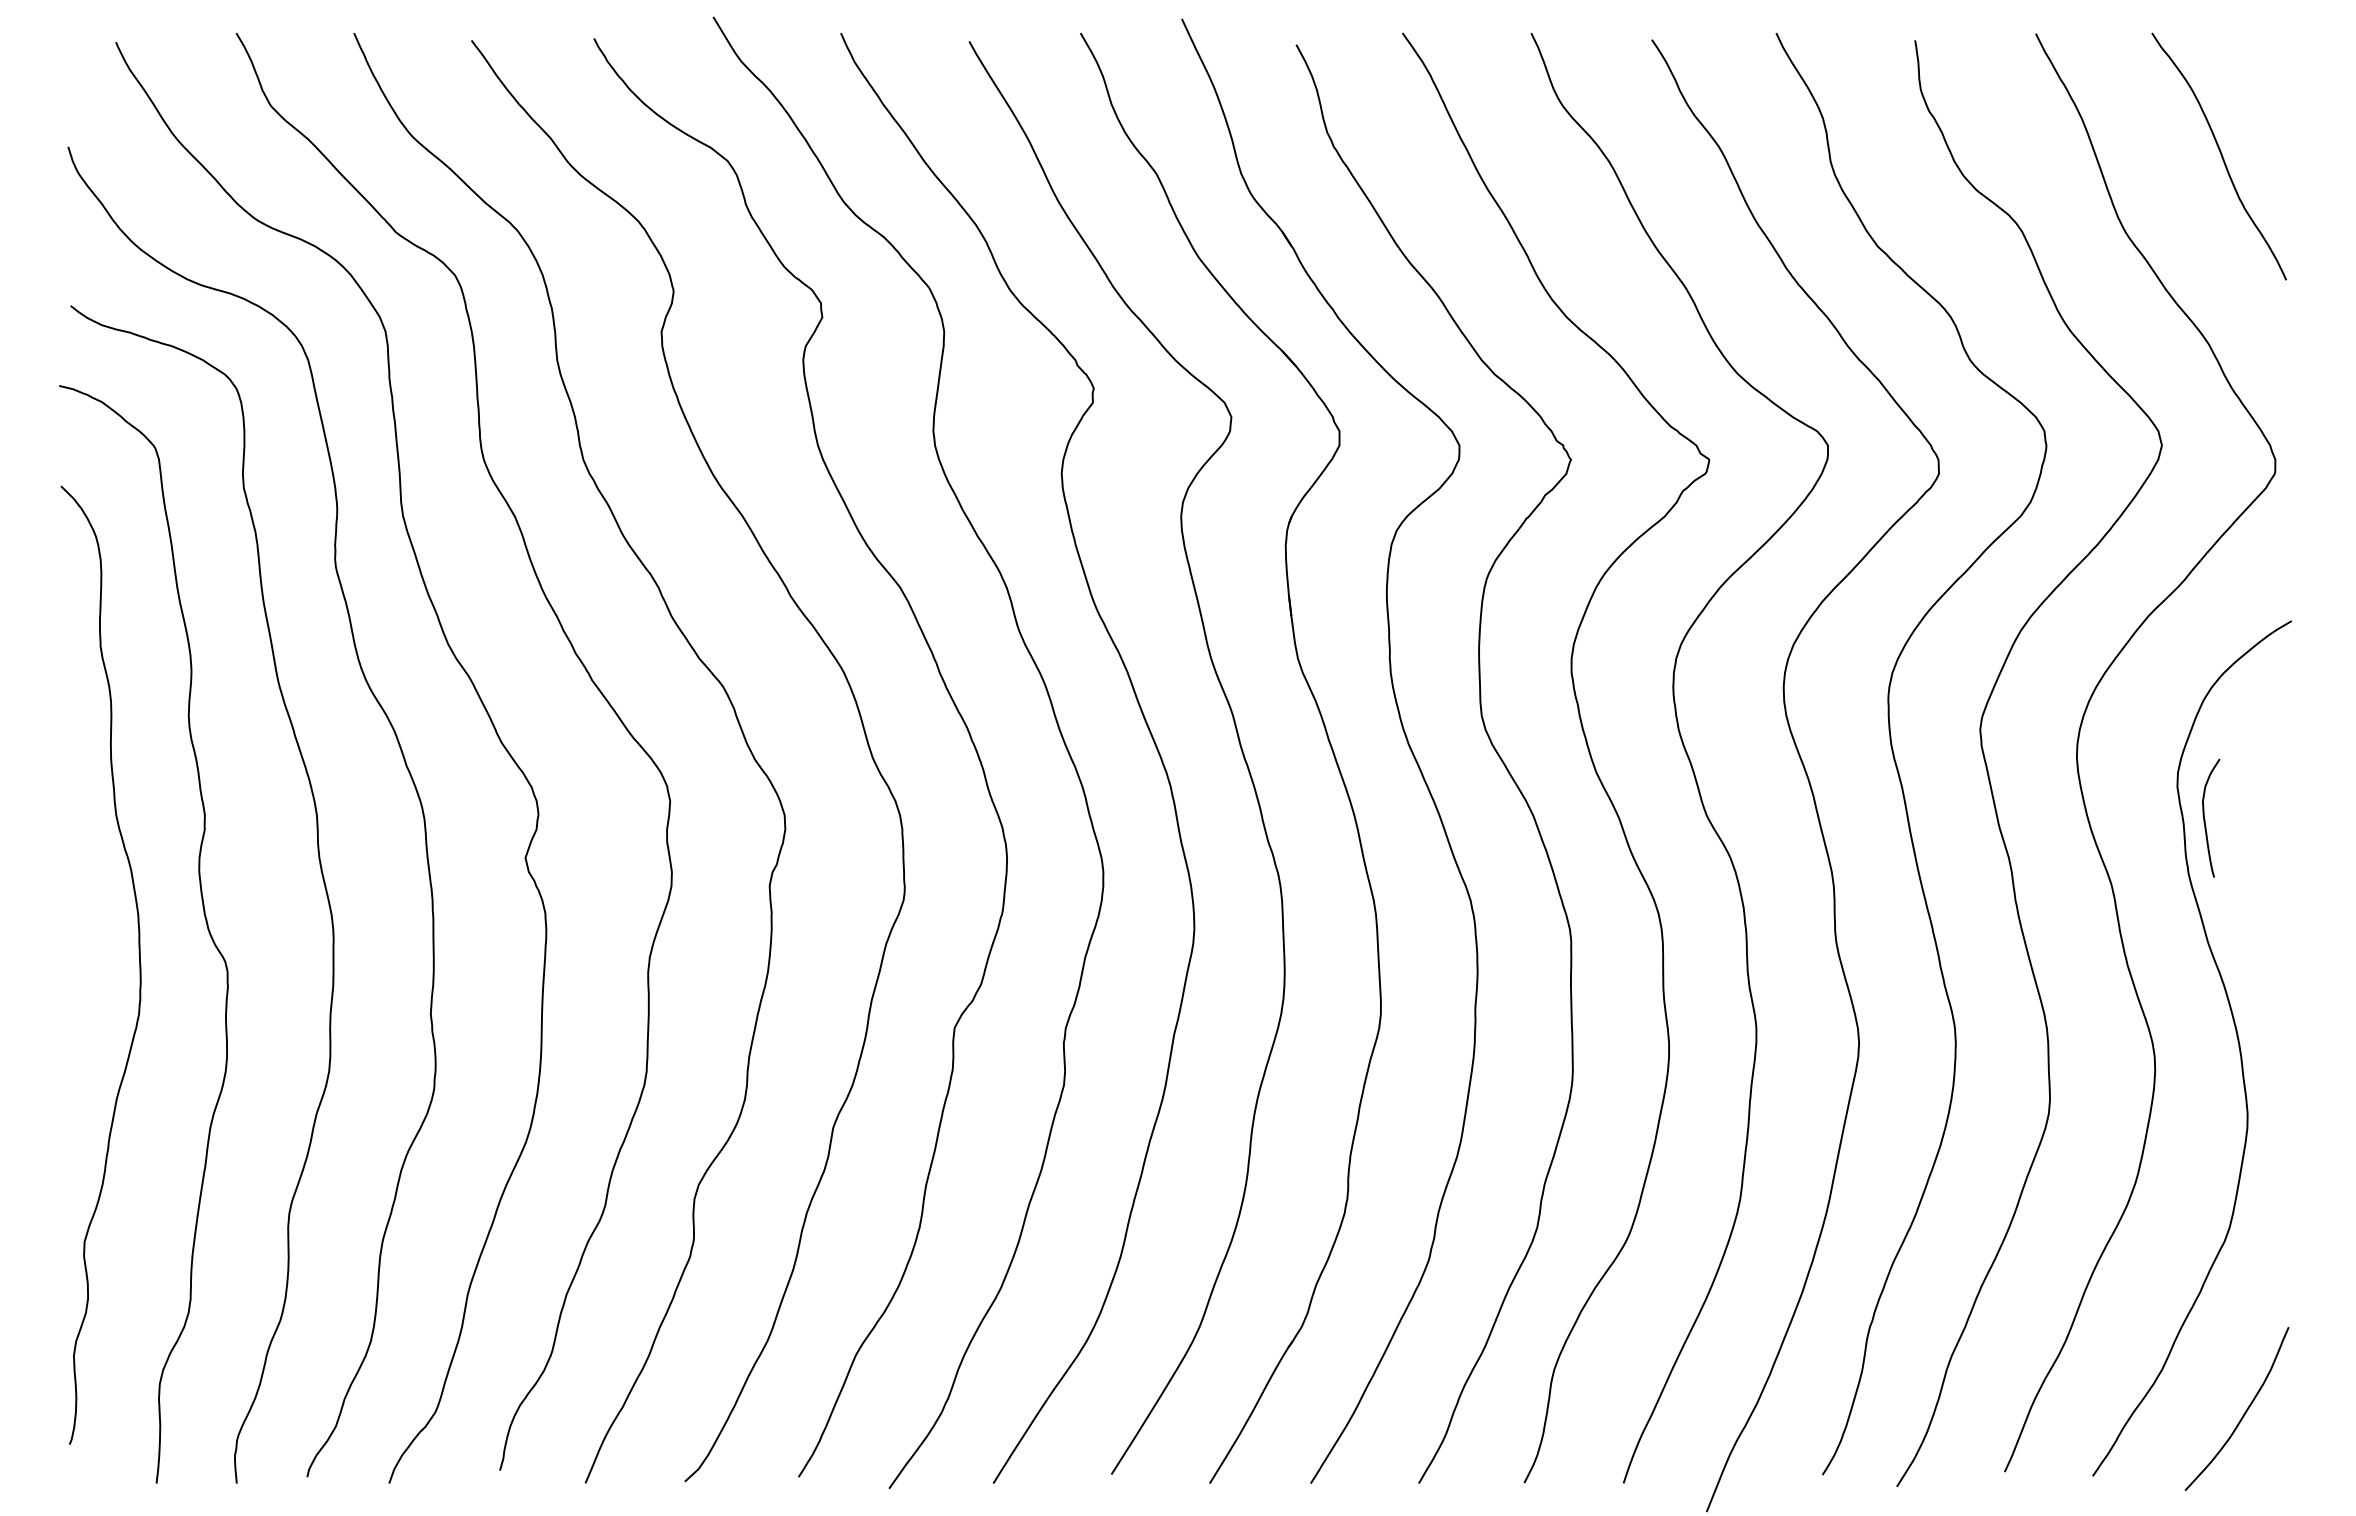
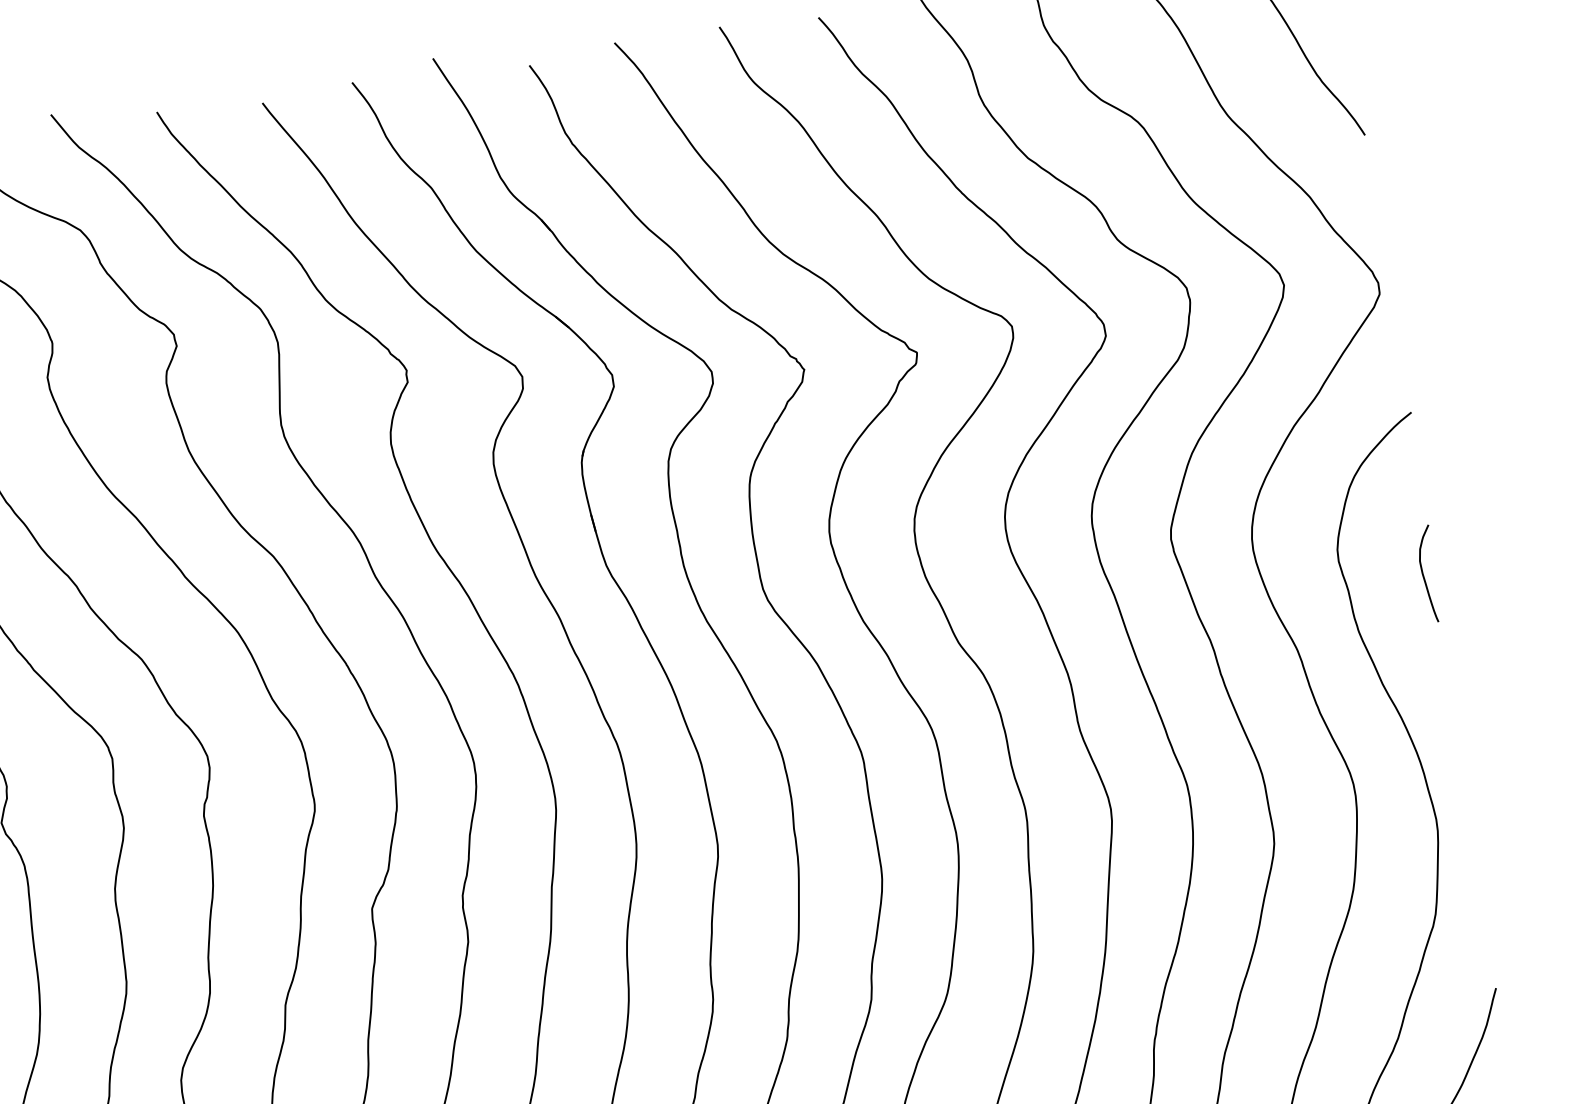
curve: (2205, 819) -> (1424, 575), moved

